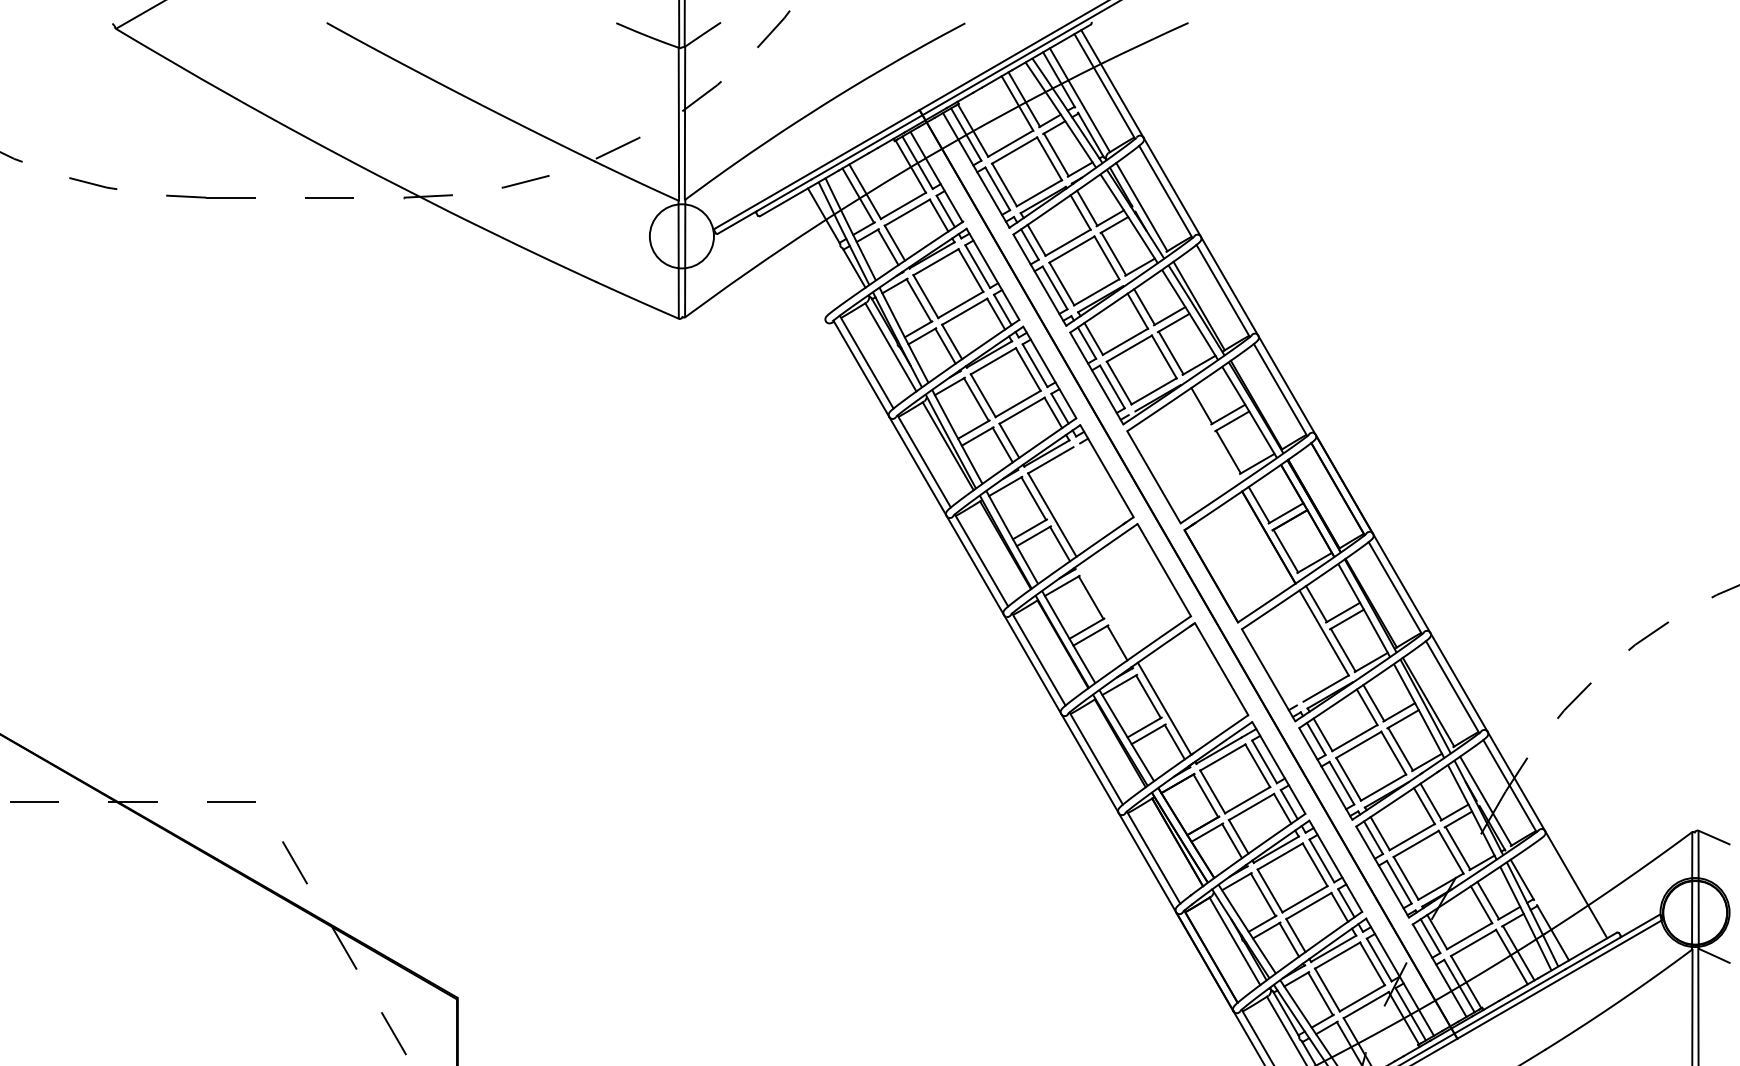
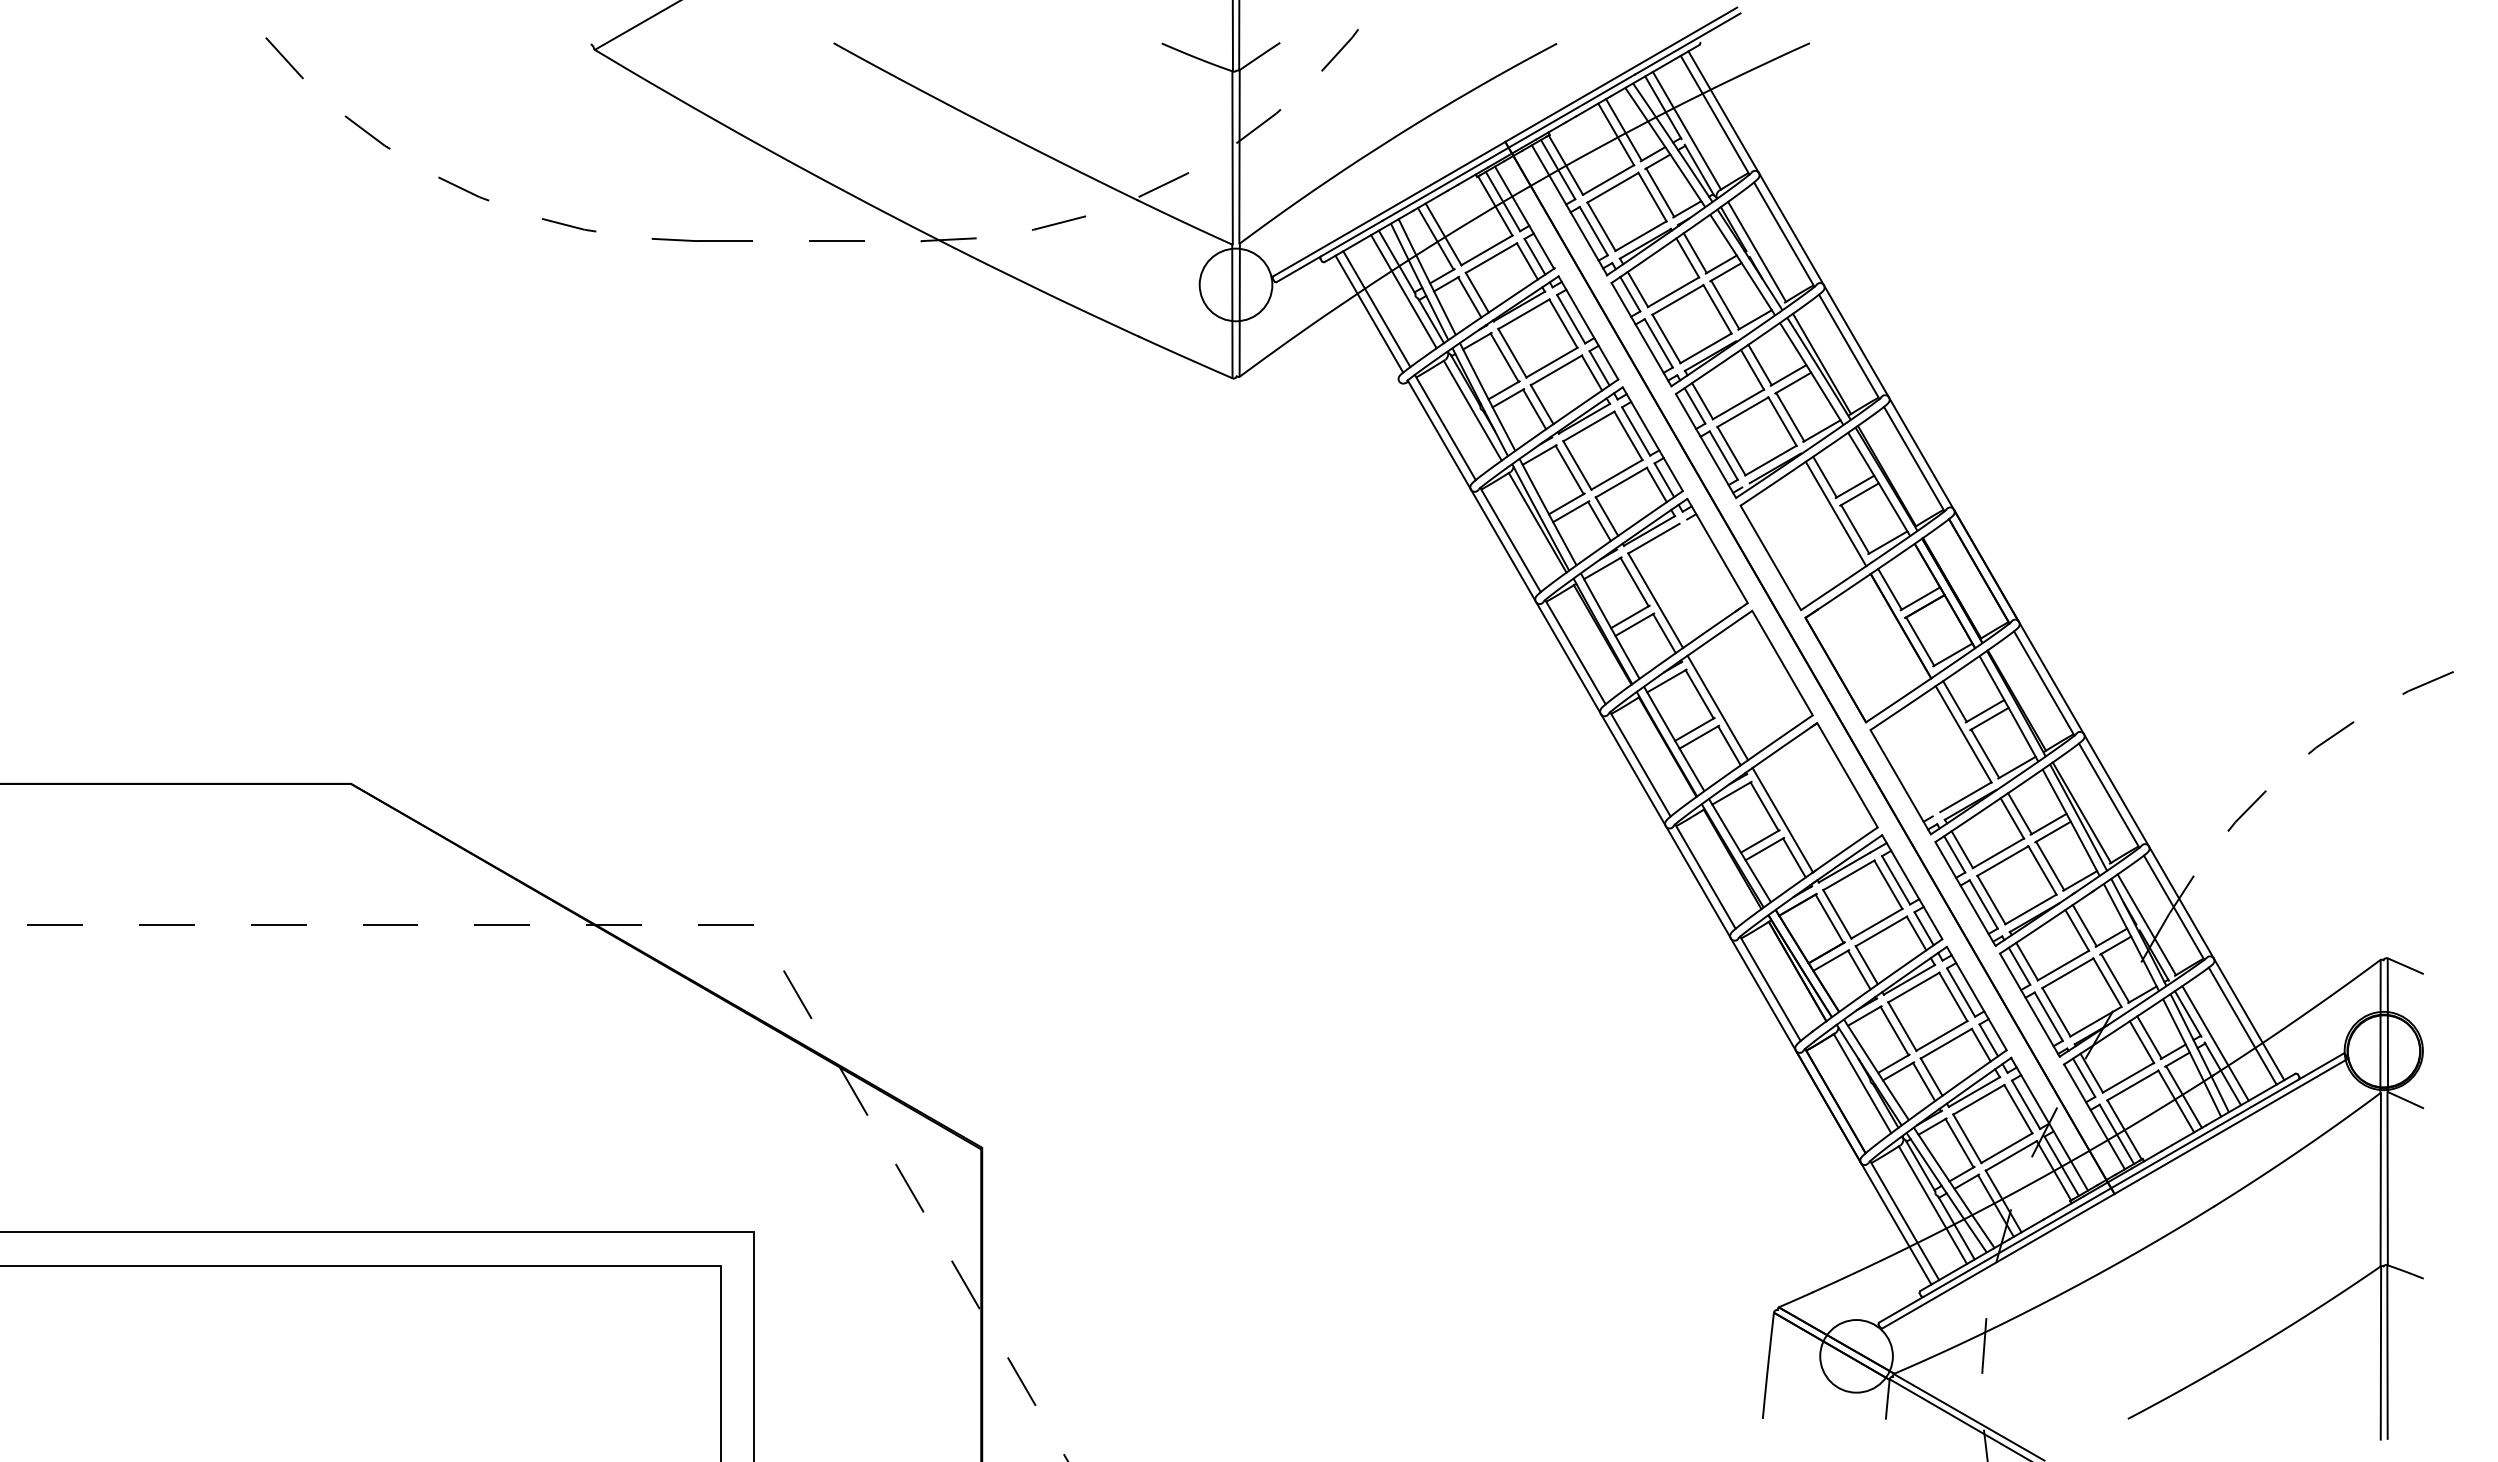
line: (829, 242) -> (1403, 291), added
line: (805, 258) -> (1376, 309), added
line: (799, 261) -> (1369, 313), added
line: (1211, 438) -> (1835, 513), added
line: (1106, 609) -> (1717, 707), added
line: (1570, 890) -> (2242, 1025), added
line: (1546, 905) -> (2215, 1043), added

